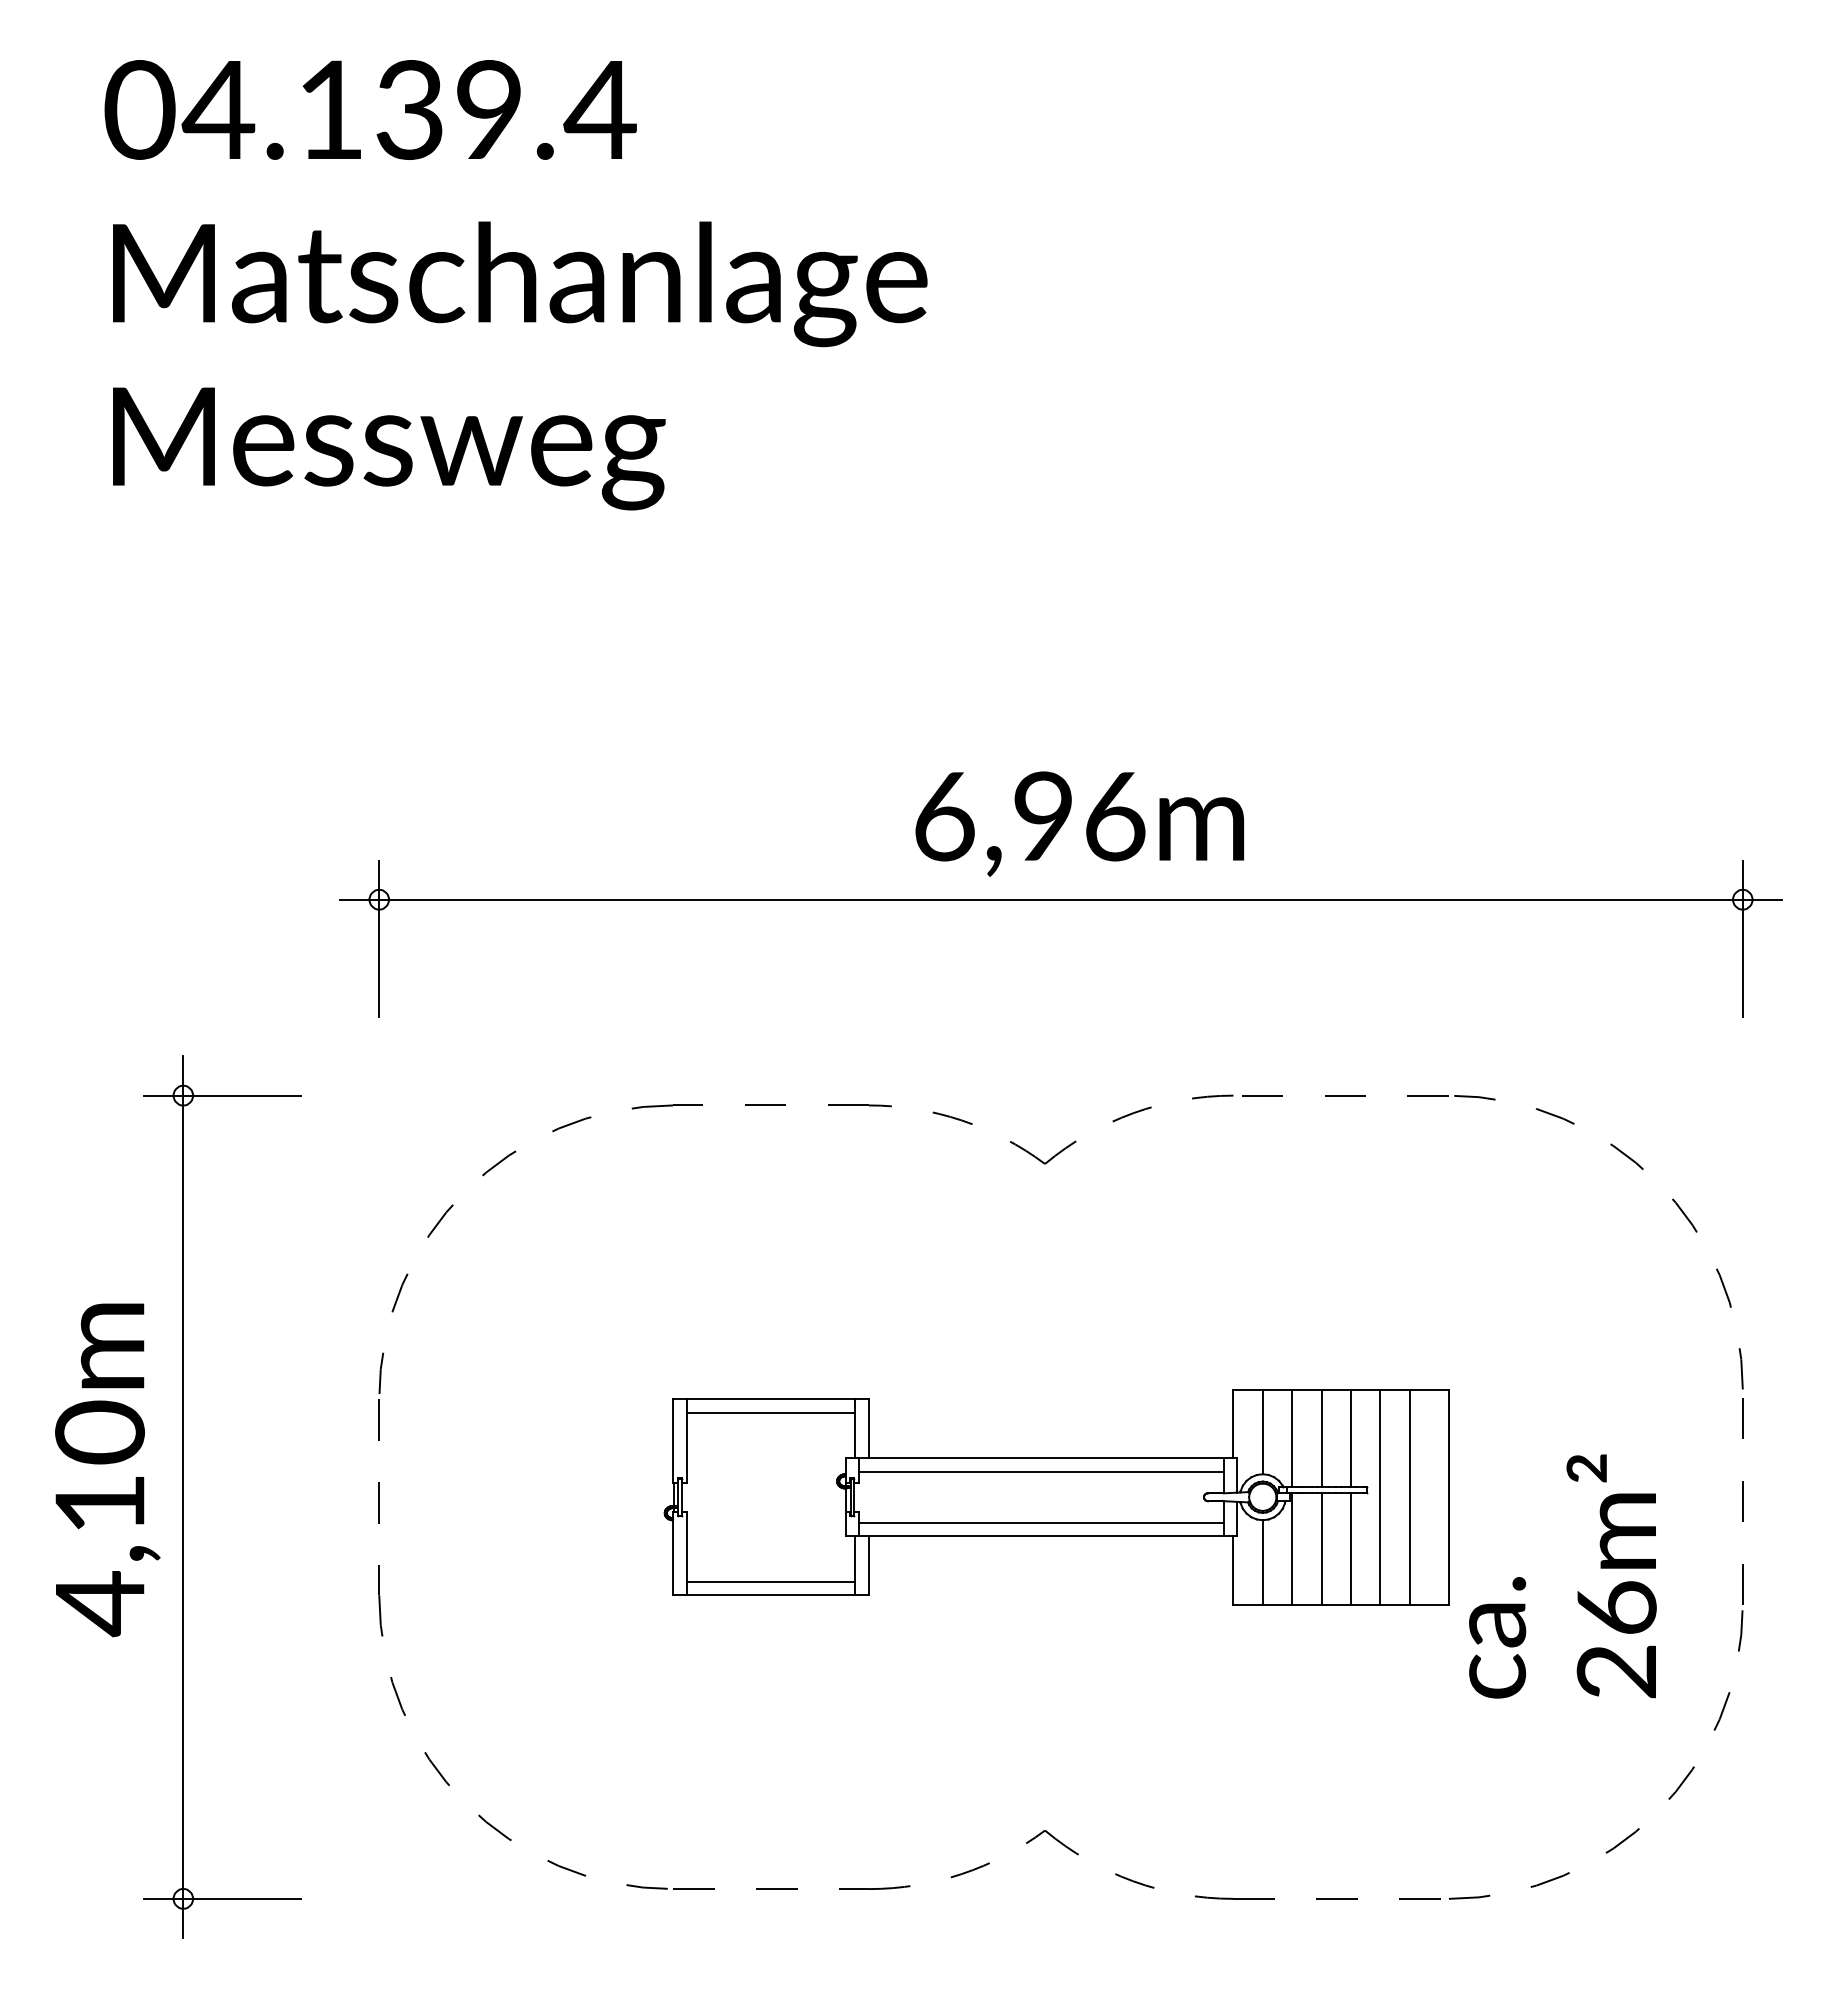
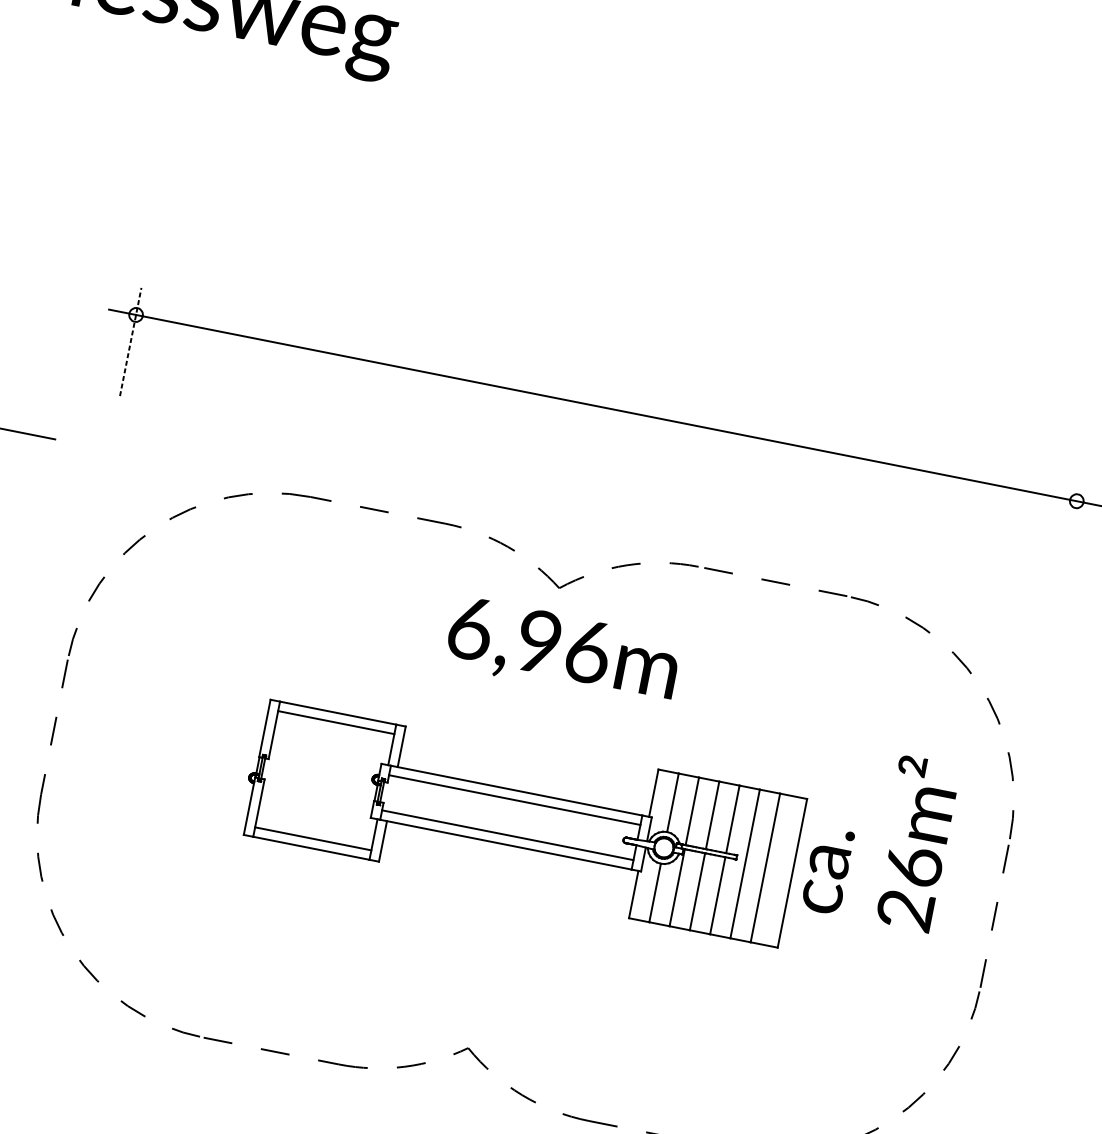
text: (1079, 823) -> (562, 651), moved
line: (379, 938) -> (130, 341), solid -> dashed
line: (1742, 938) -> (1071, 527), removed
text: (1562, 1576) -> (881, 837), moved

